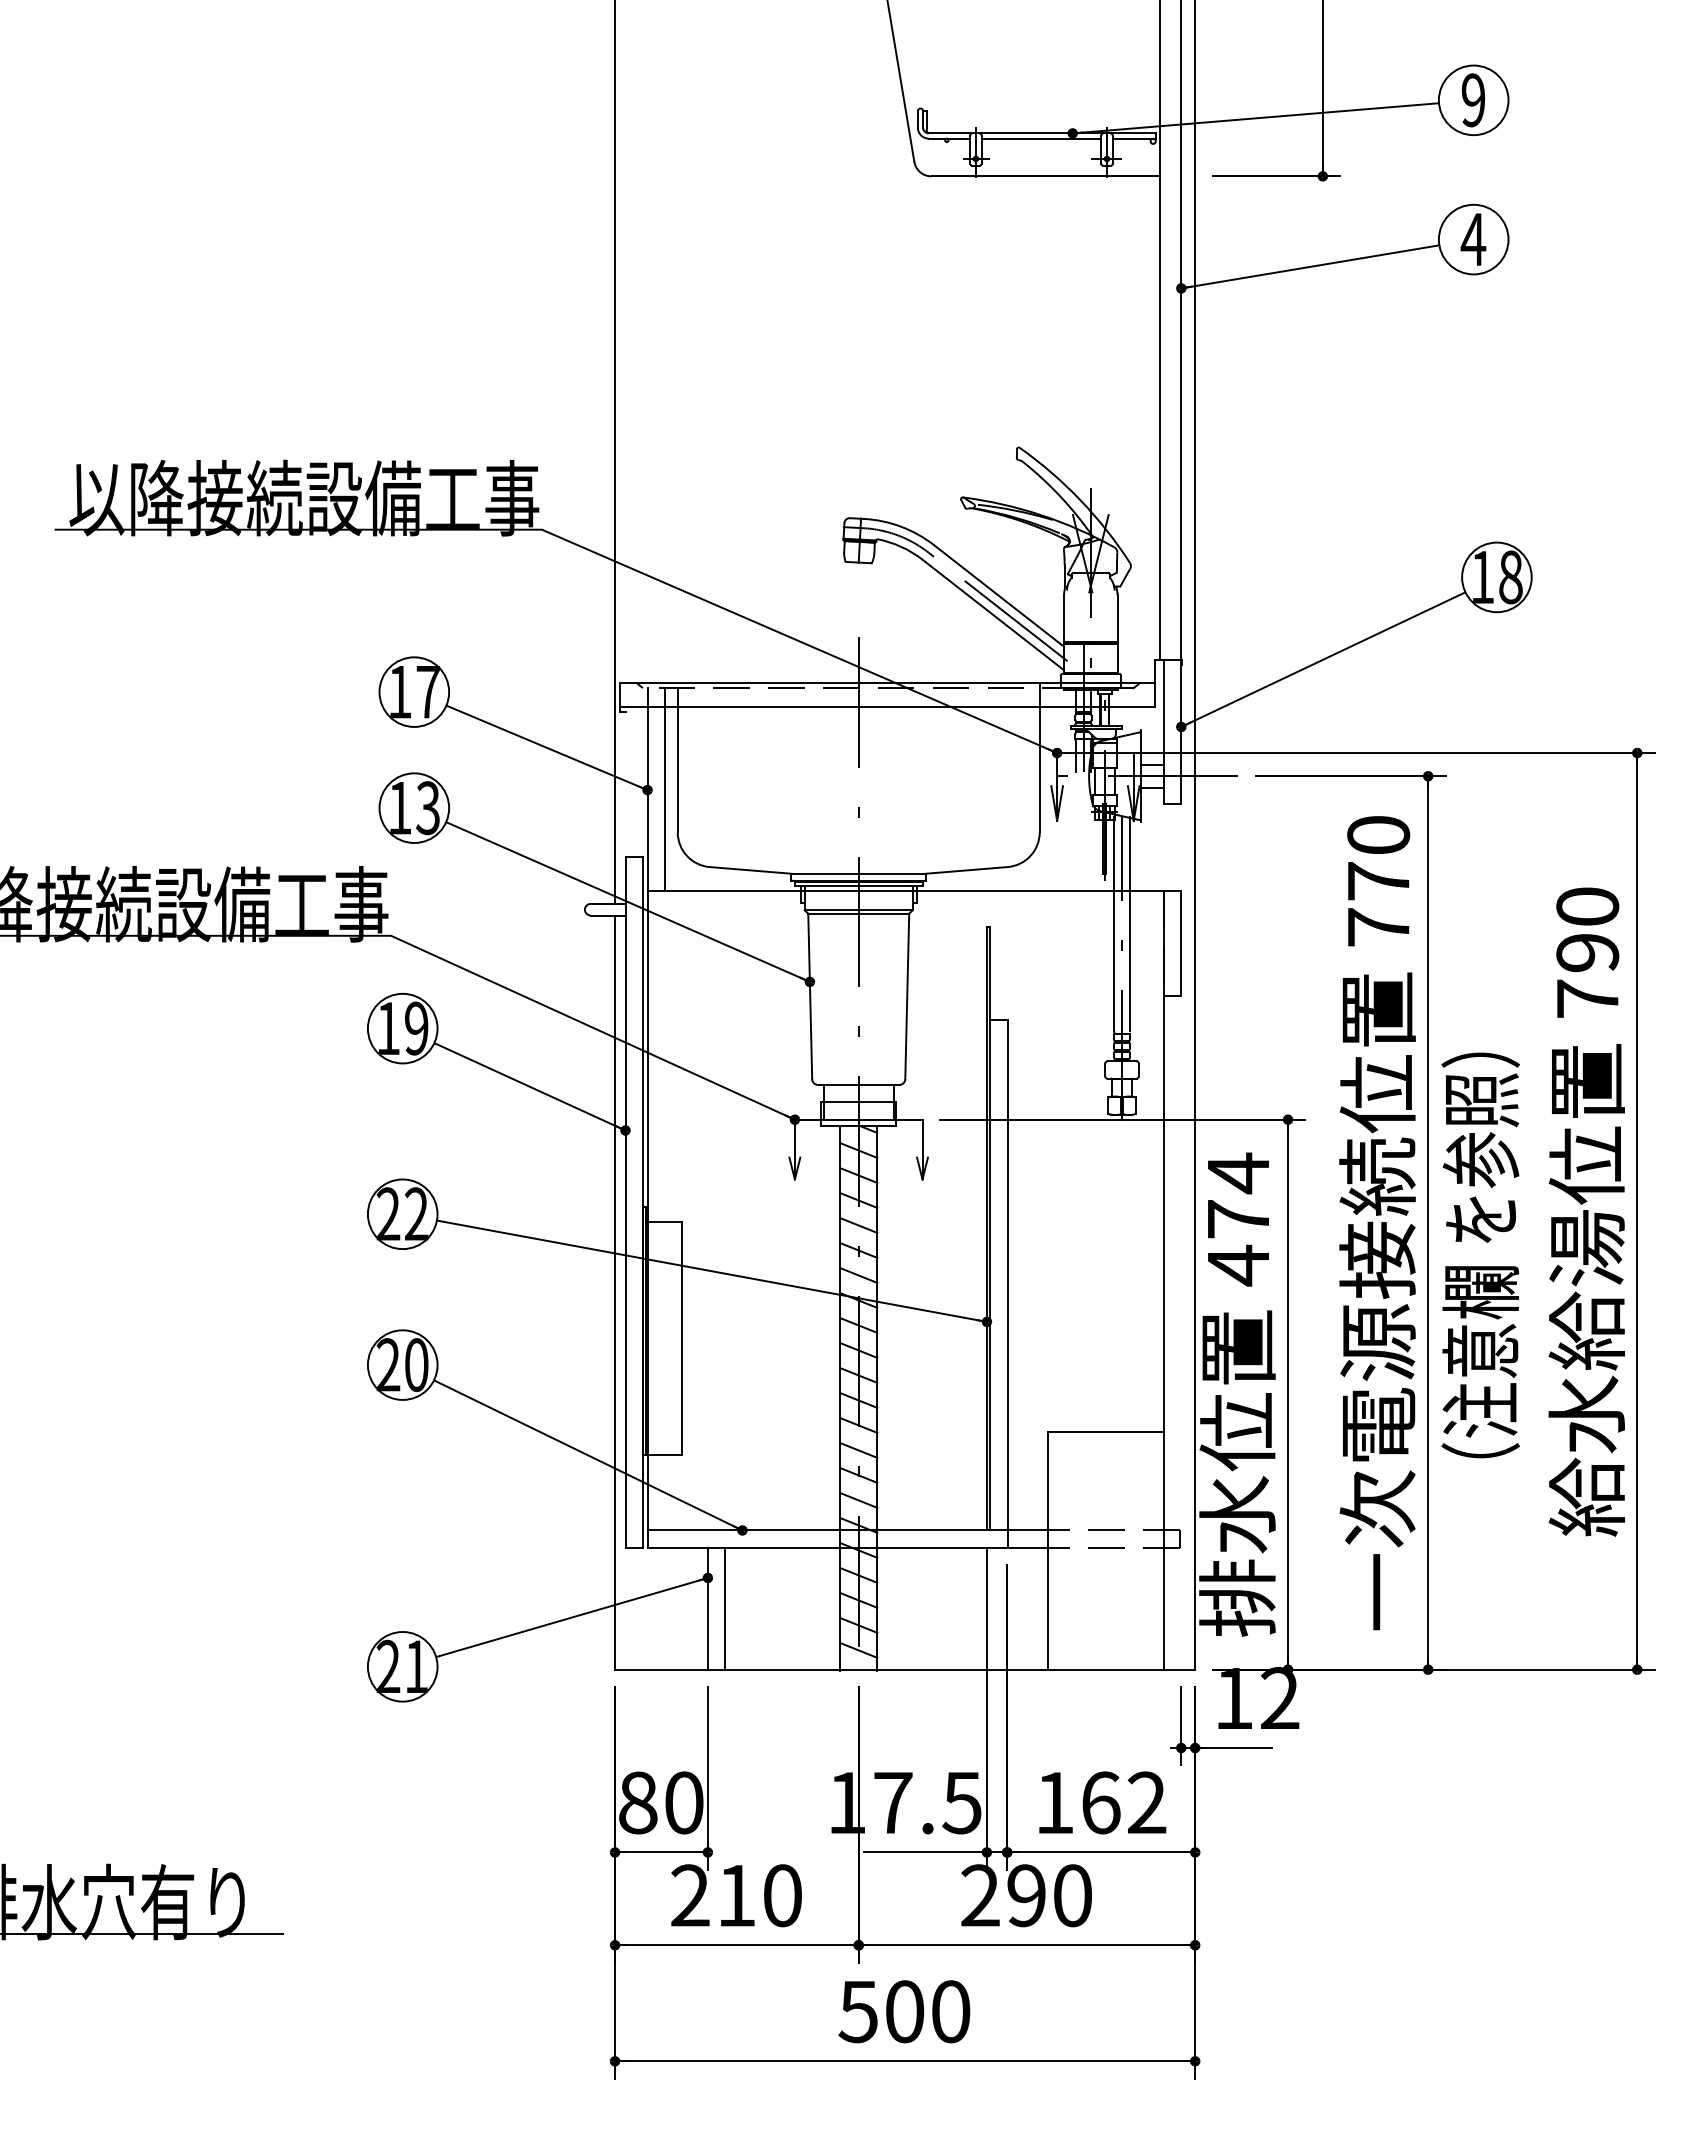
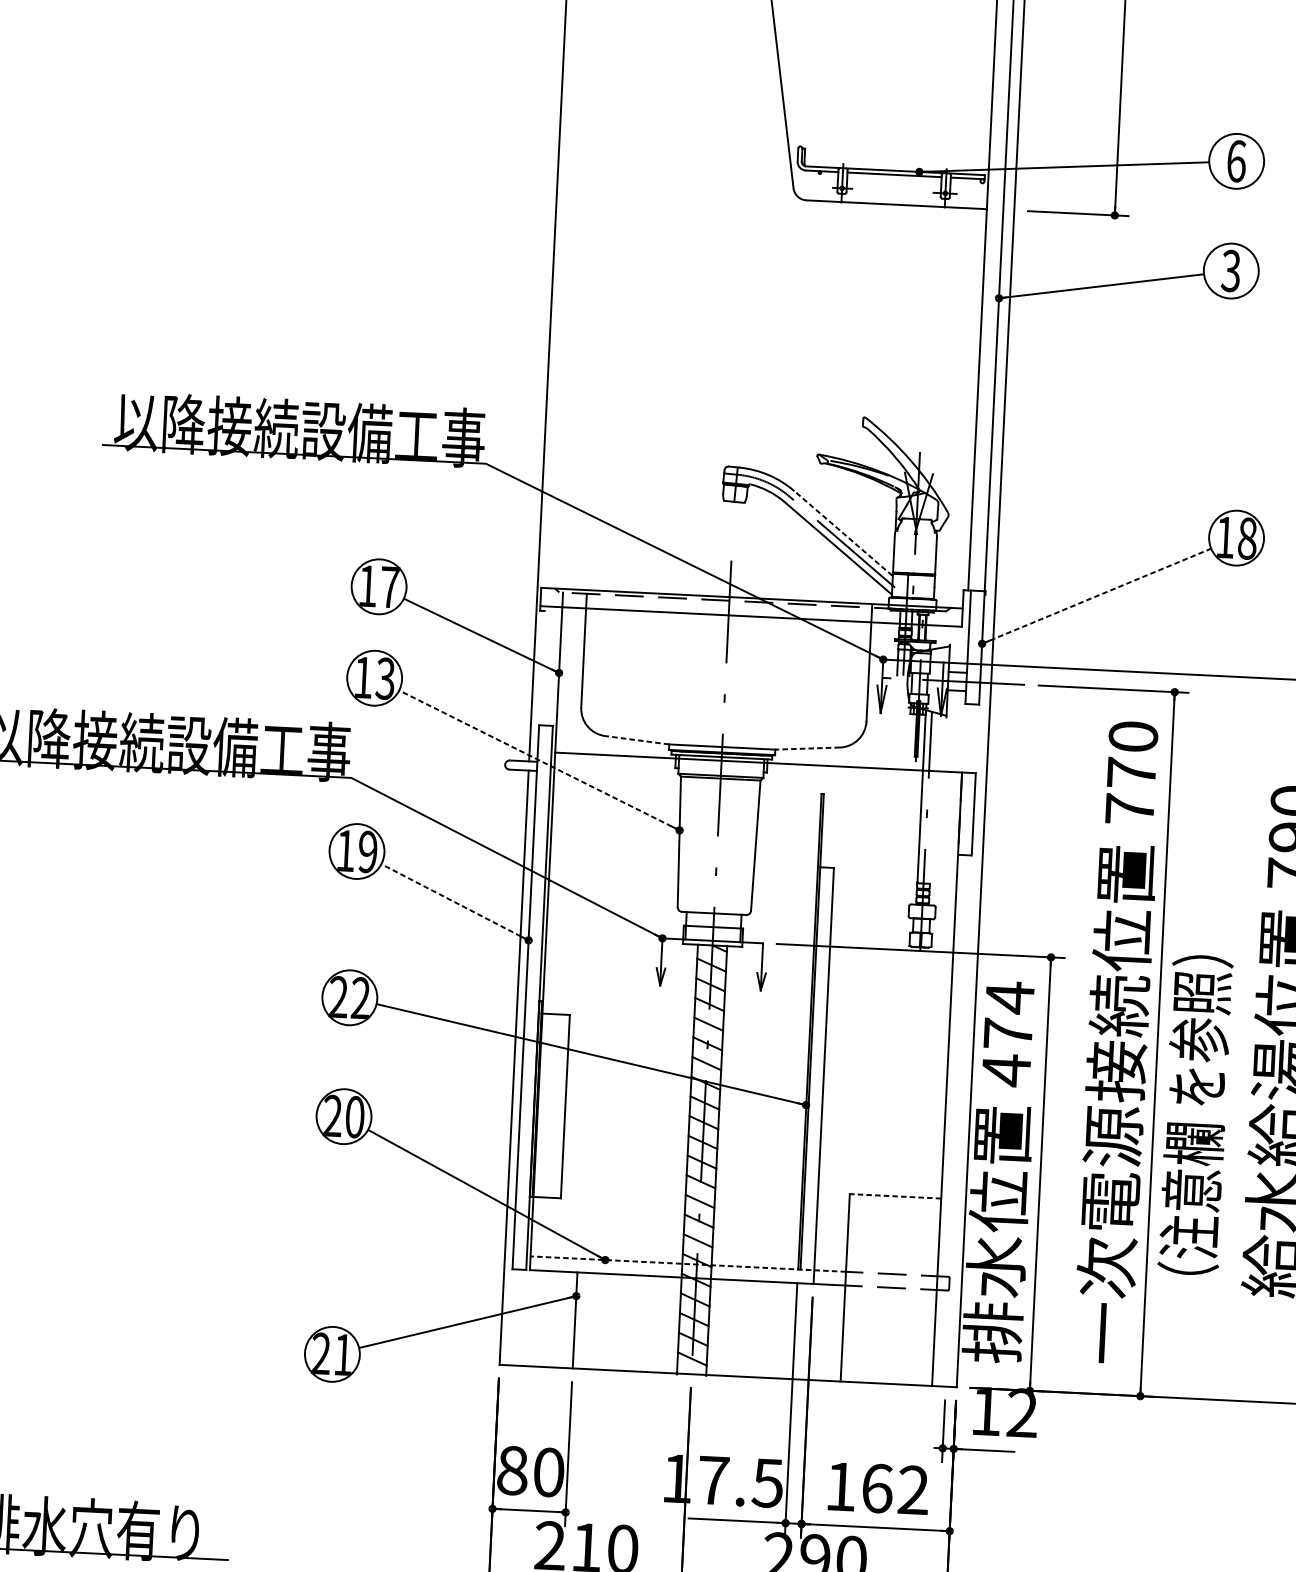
text: (1473, 100) -> (1236, 161), 9 -> 6
text: (1473, 239) -> (1231, 270), 4 -> 3
line: (998, 595) -> (843, 533), solid -> dashed
line: (1323, 659) -> (1096, 596), solid -> dashed
line: (664, 789) -> (572, 673), removed
line: (750, 870) -> (637, 740), solid -> dashed
line: (966, 870) -> (807, 748), solid -> dashed
line: (628, 902) -> (539, 760), solid -> dashed
line: (1129, 923) -> (933, 796), removed
line: (529, 1086) -> (454, 902), solid -> dashed
text: (1480, 1255) -> (1195, 1115), moved
line: (1105, 1431) -> (895, 1196), solid -> dashed
line: (847, 1530) -> (688, 1264), solid -> dashed
line: (725, 1608) -> (588, 1320), removed

